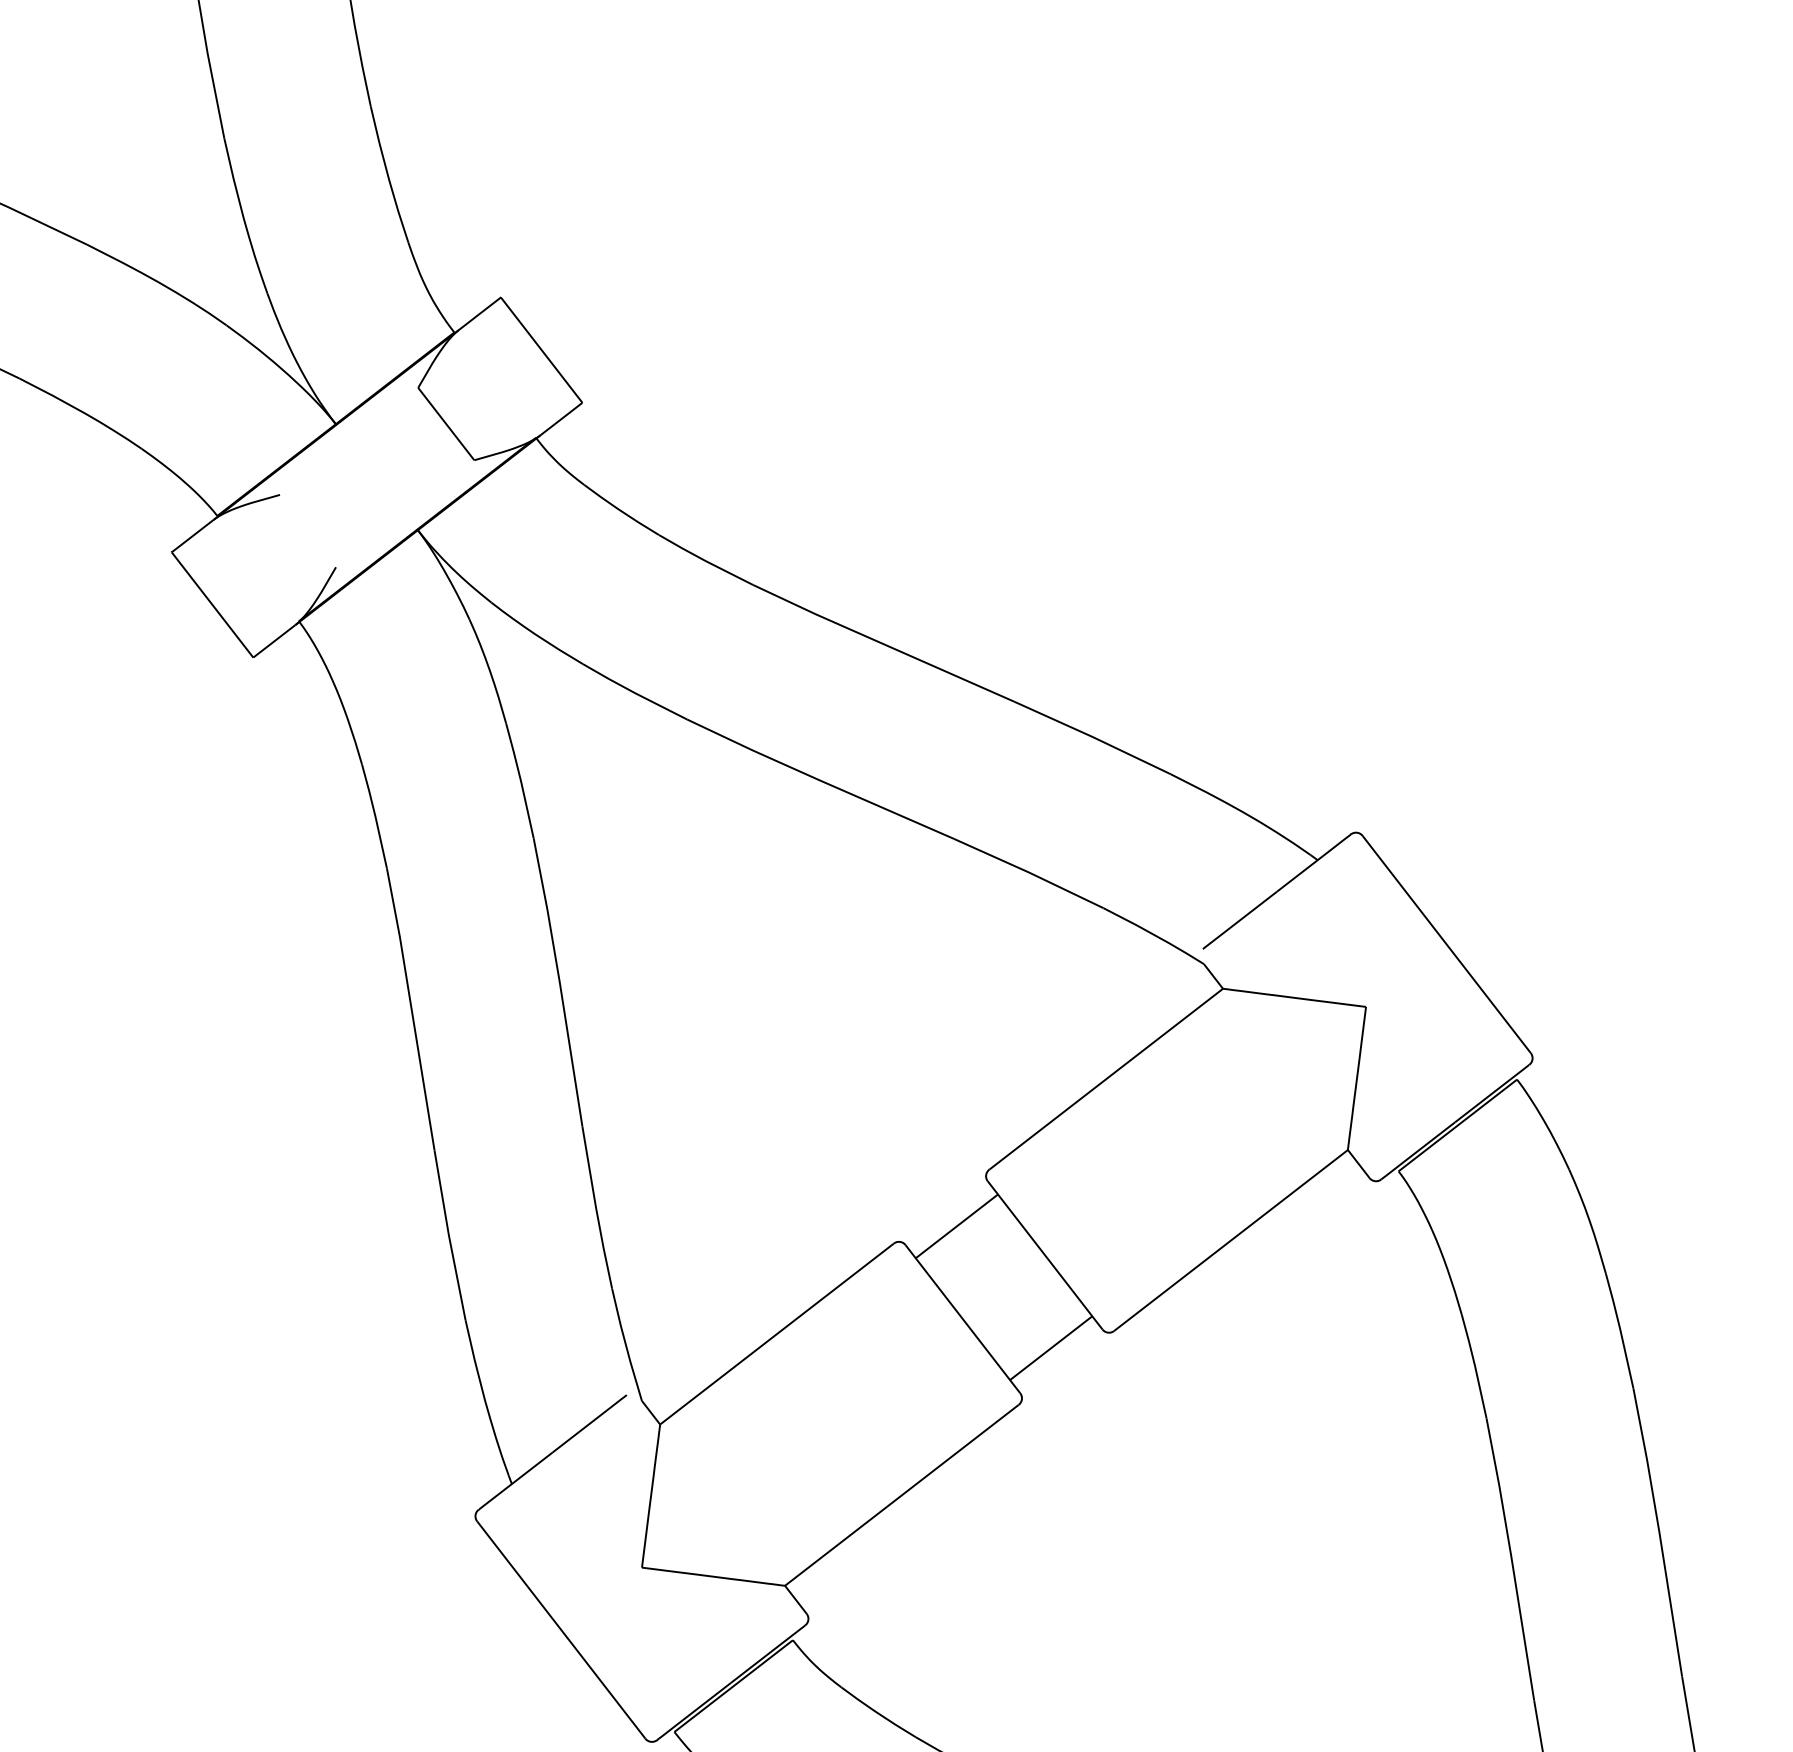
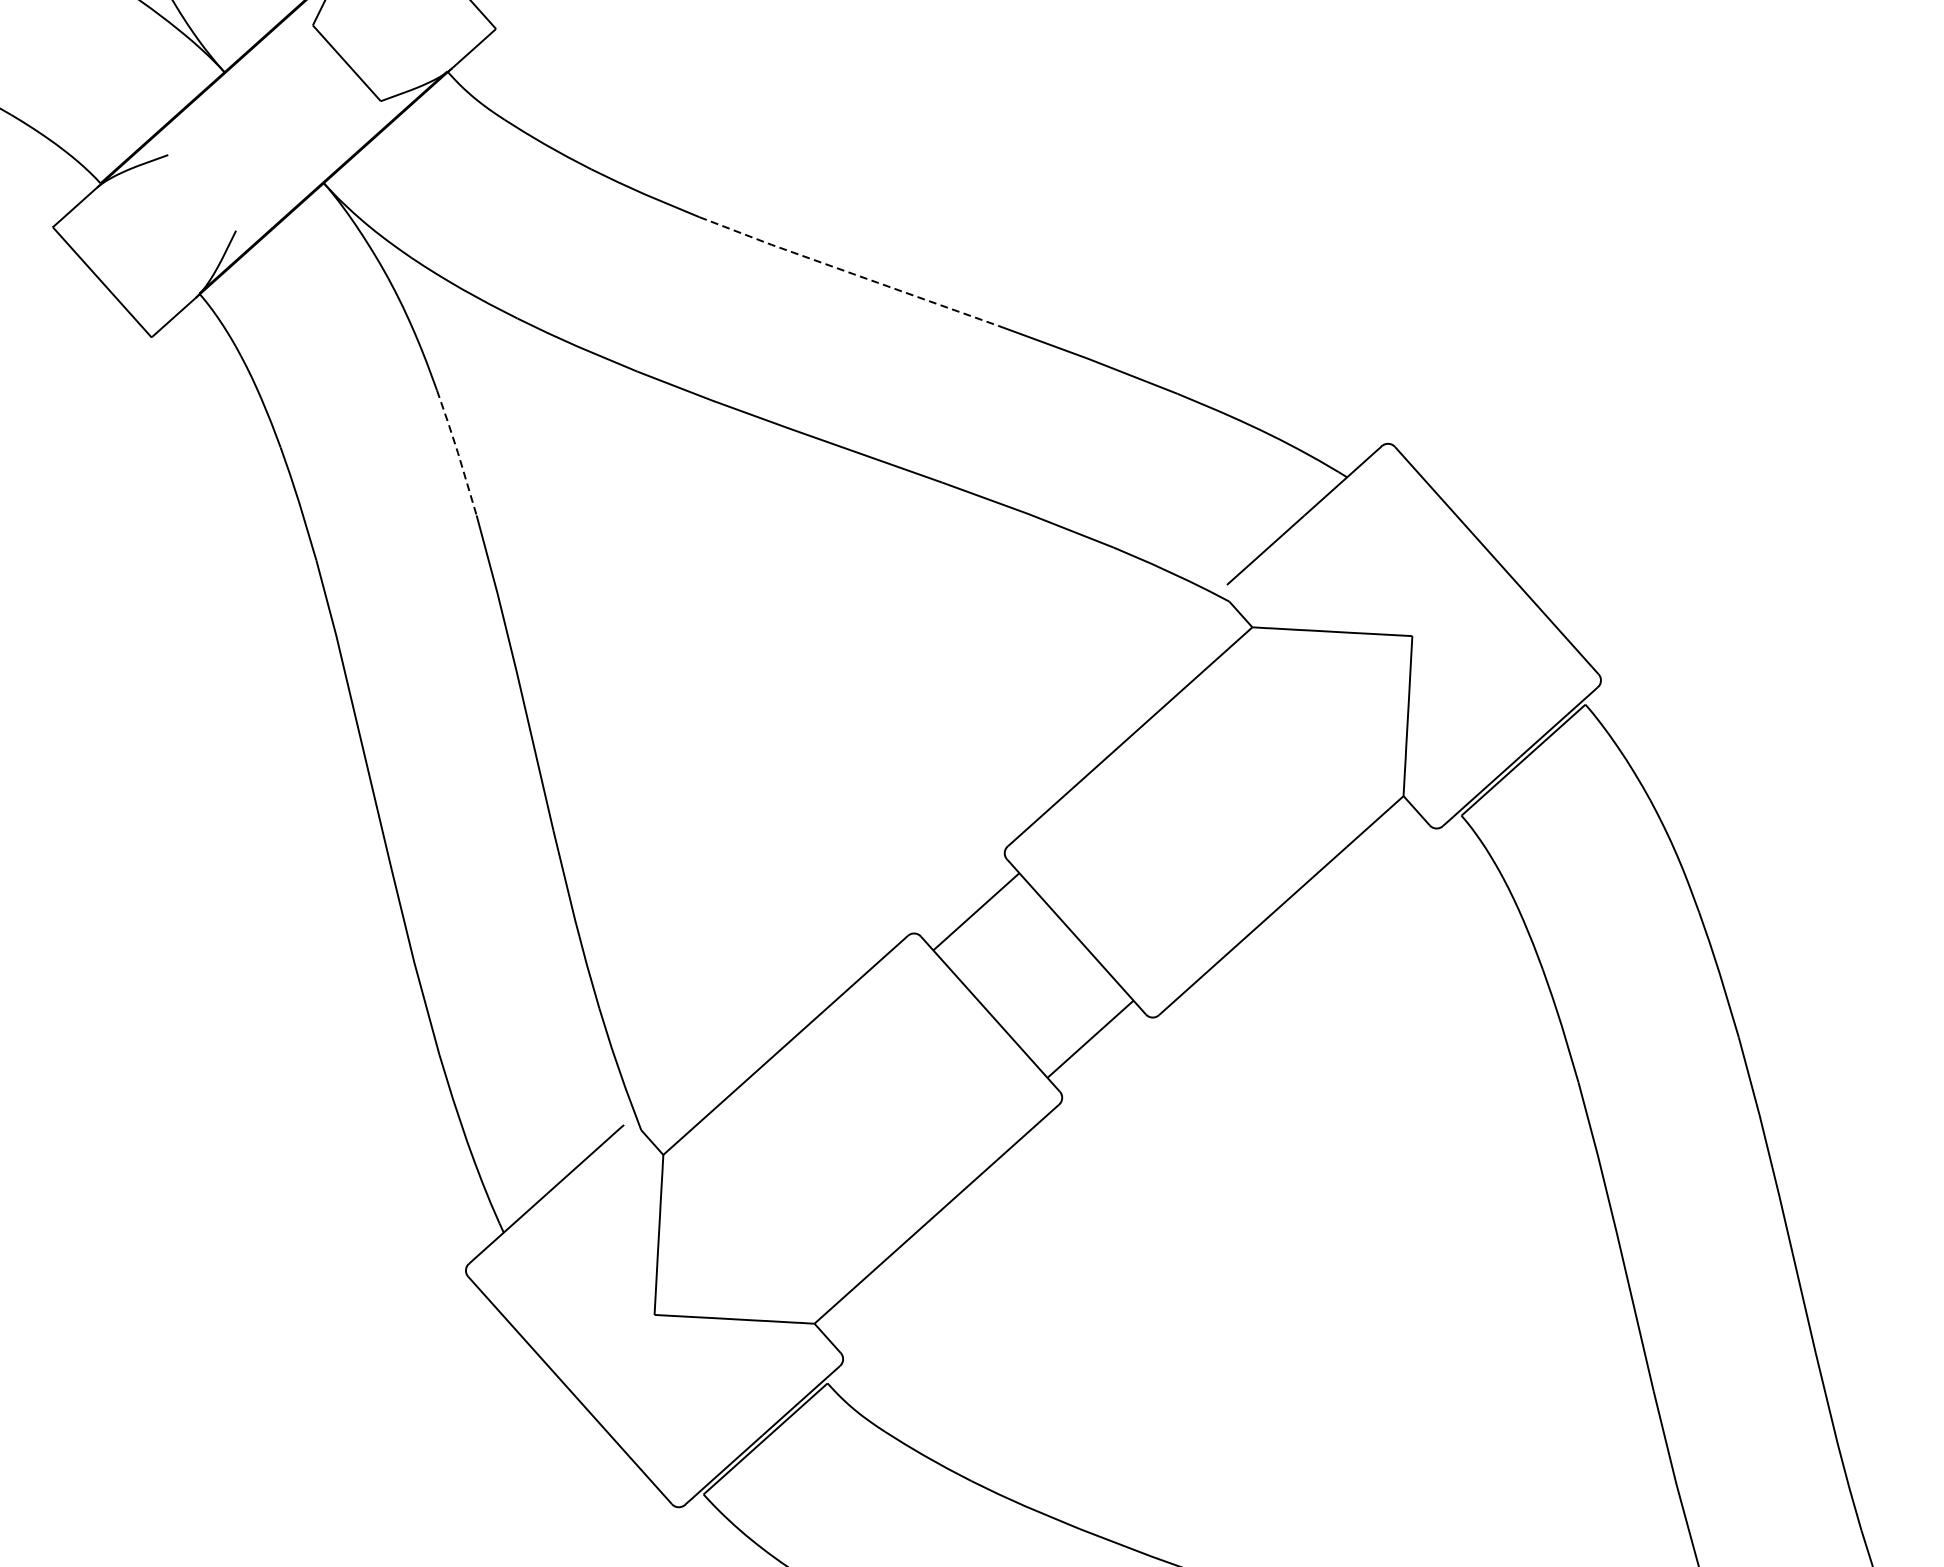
line: (882, 643) -> (847, 271), solid -> dashed
line: (520, 780) -> (457, 452), solid -> dashed

